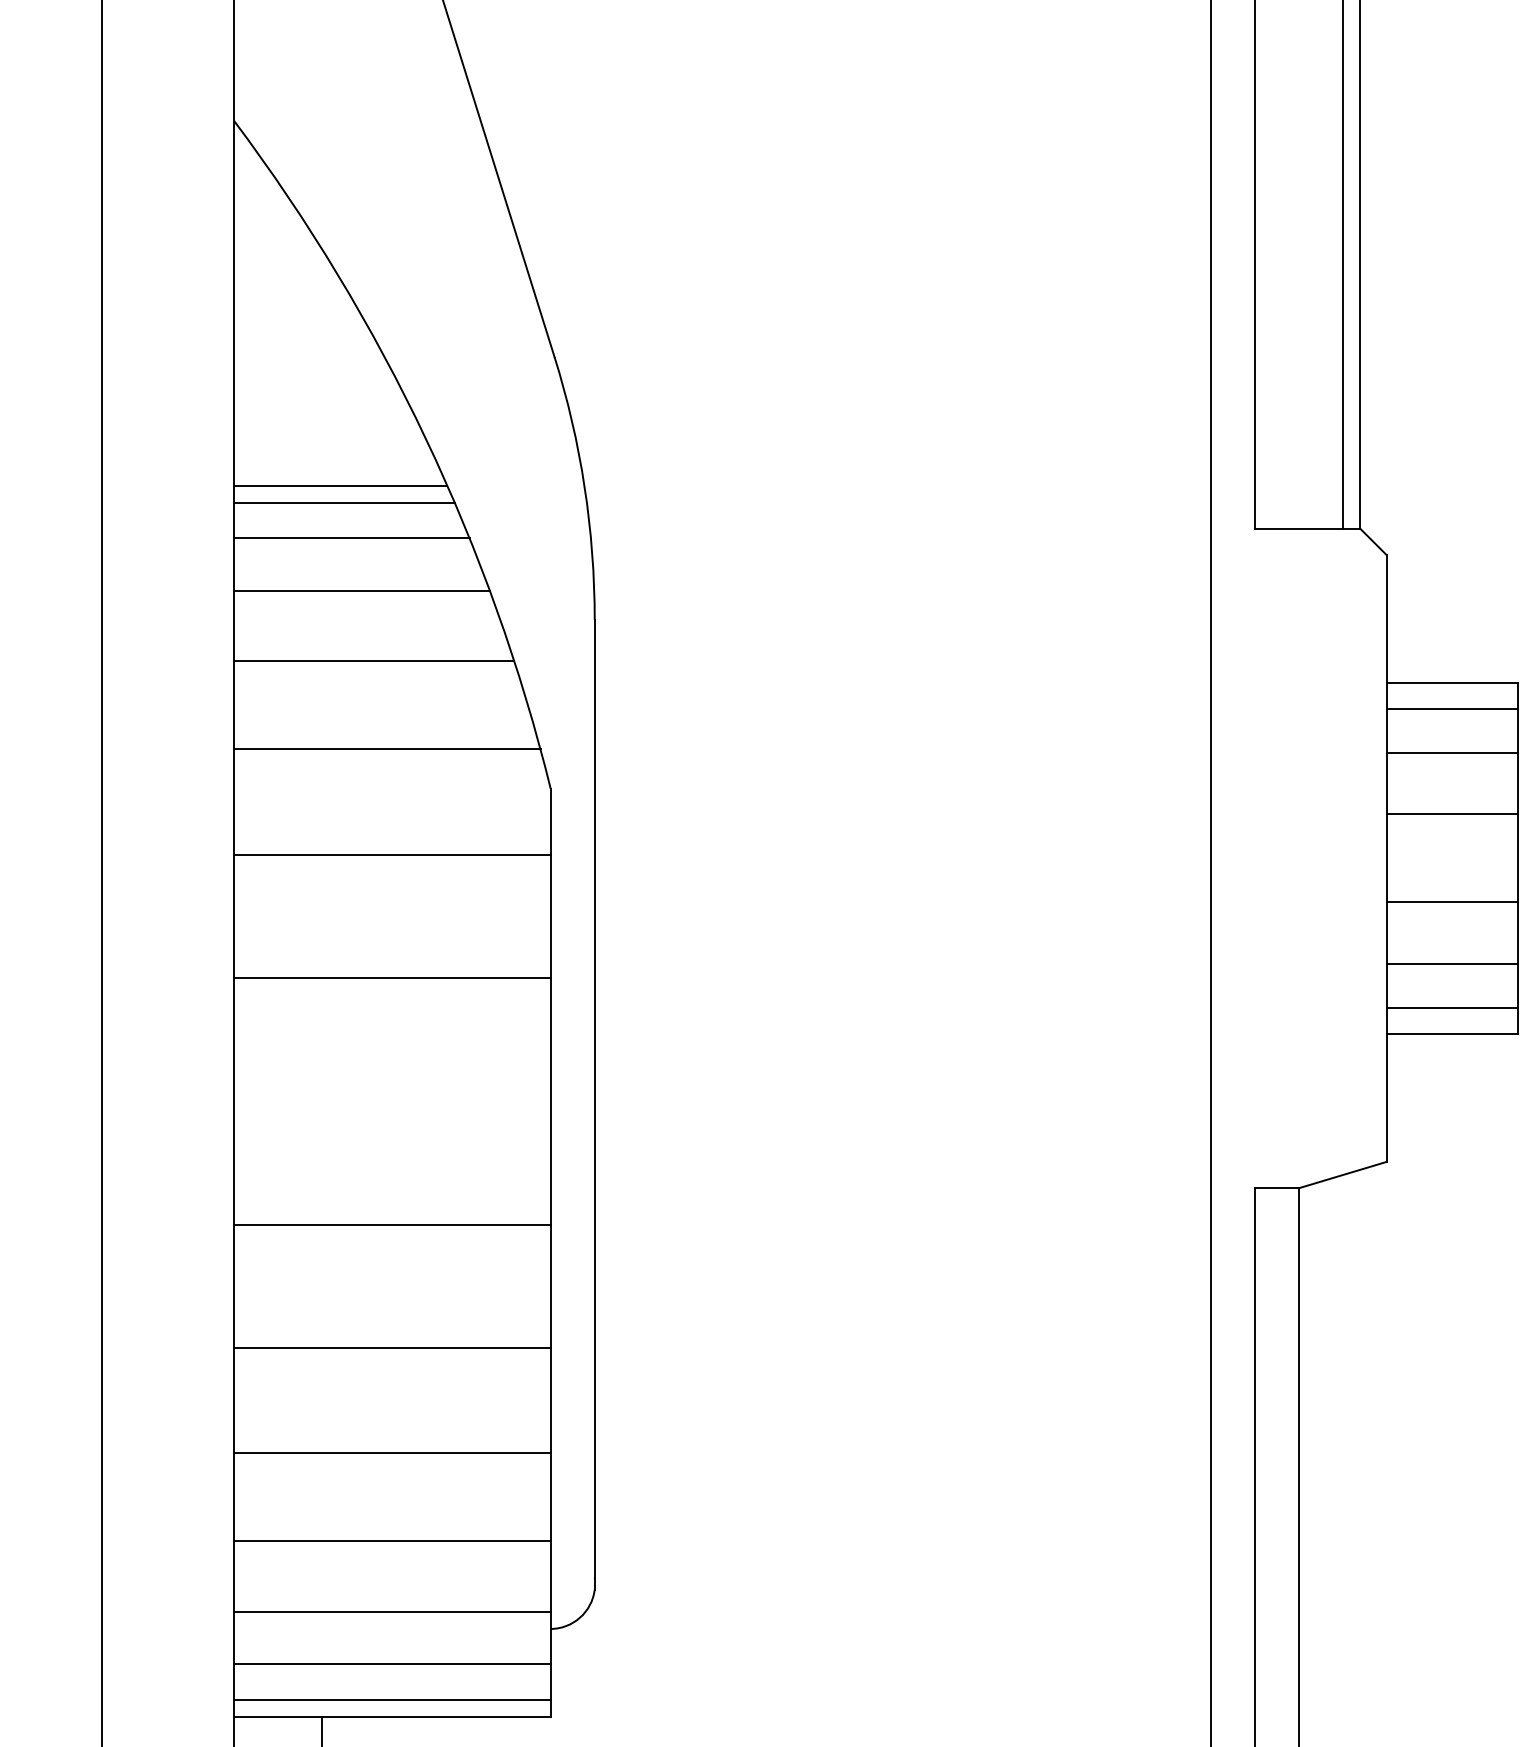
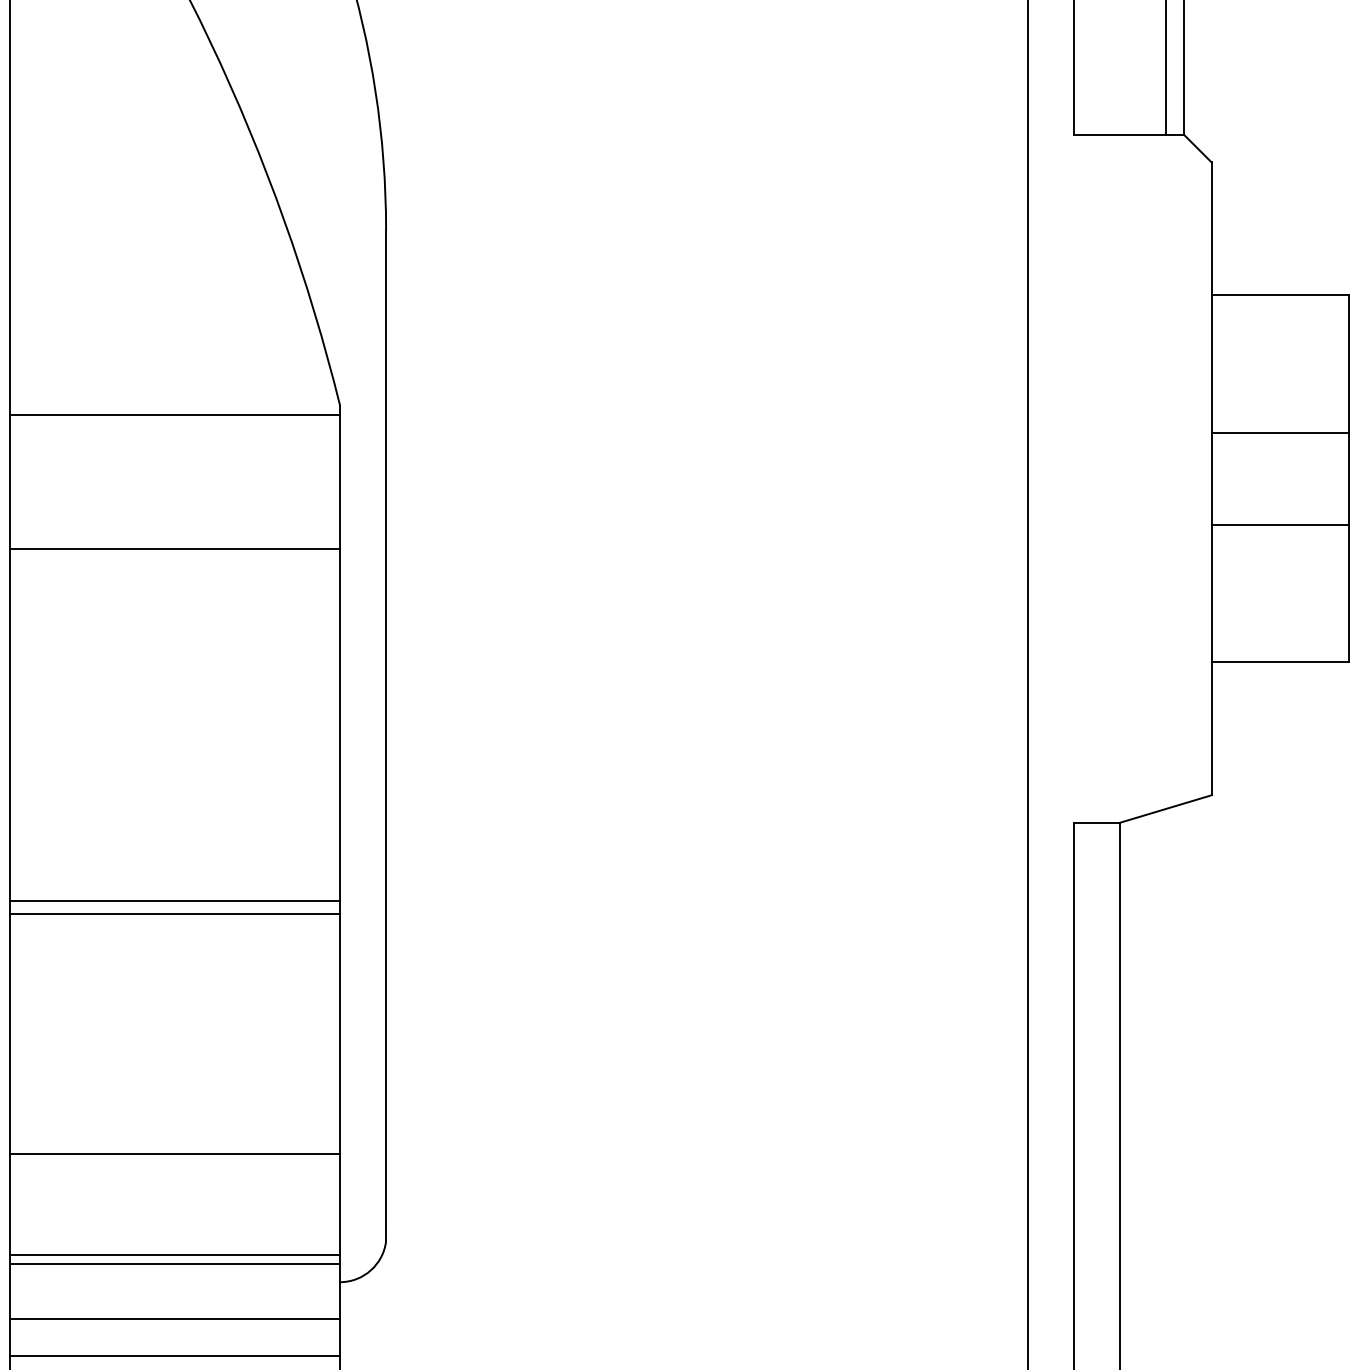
line: (340, 485) -> (121, 90), removed
line: (344, 503) -> (125, 108), removed
line: (351, 538) -> (132, 145), removed
line: (361, 591) -> (142, 200), removed
line: (374, 661) -> (156, 273), removed
line: (1452, 708) -> (1280, 322), removed
line: (387, 749) -> (170, 365), removed
line: (1452, 752) -> (1280, 368), removed
line: (392, 855) -> (175, 415), moved
line: (1452, 964) -> (1280, 589), removed
line: (392, 978) -> (175, 549), moved
line: (1452, 1008) -> (1280, 635), removed
line: (392, 1224) -> (175, 913), moved
line: (392, 1347) -> (175, 901), moved
line: (392, 1453) -> (175, 1154), moved
line: (392, 1541) -> (175, 1255), moved

